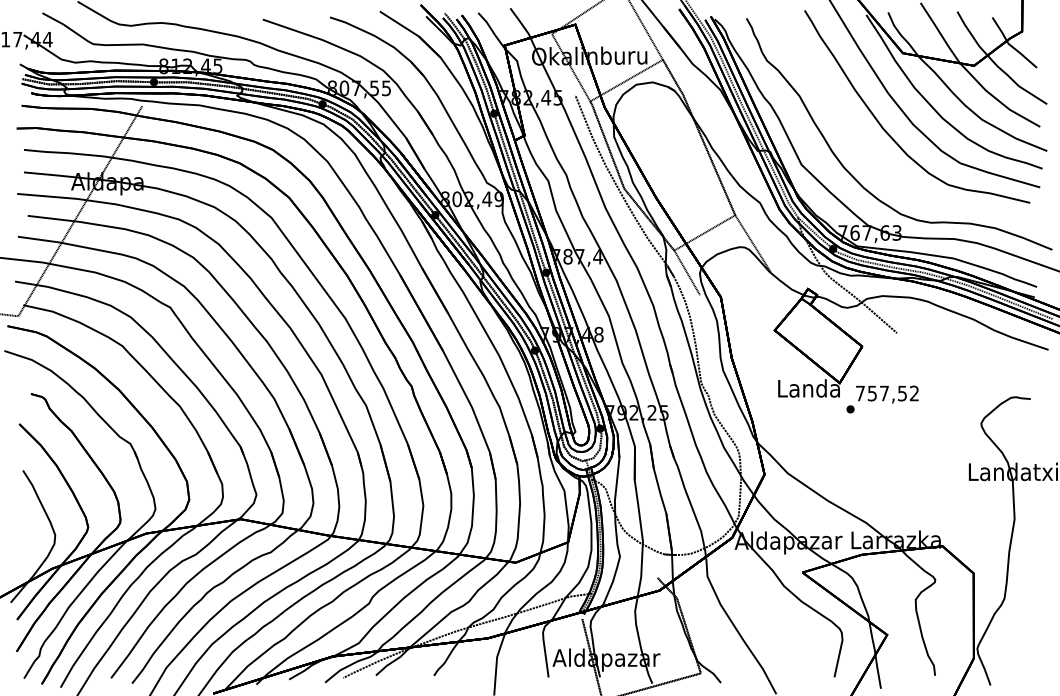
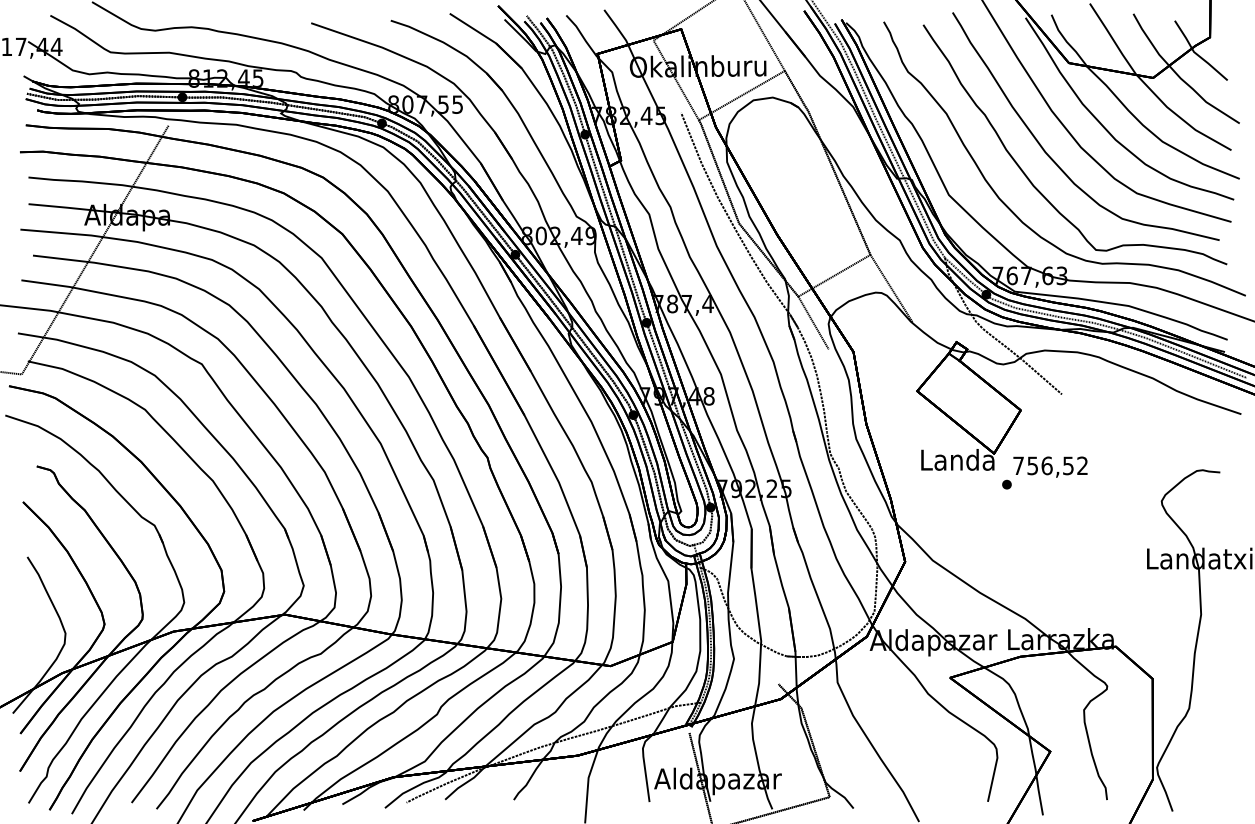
curve: (870, 151) -> (1030, 179), added
text: (884, 393) -> (1047, 465), 757,52 -> 756,52

